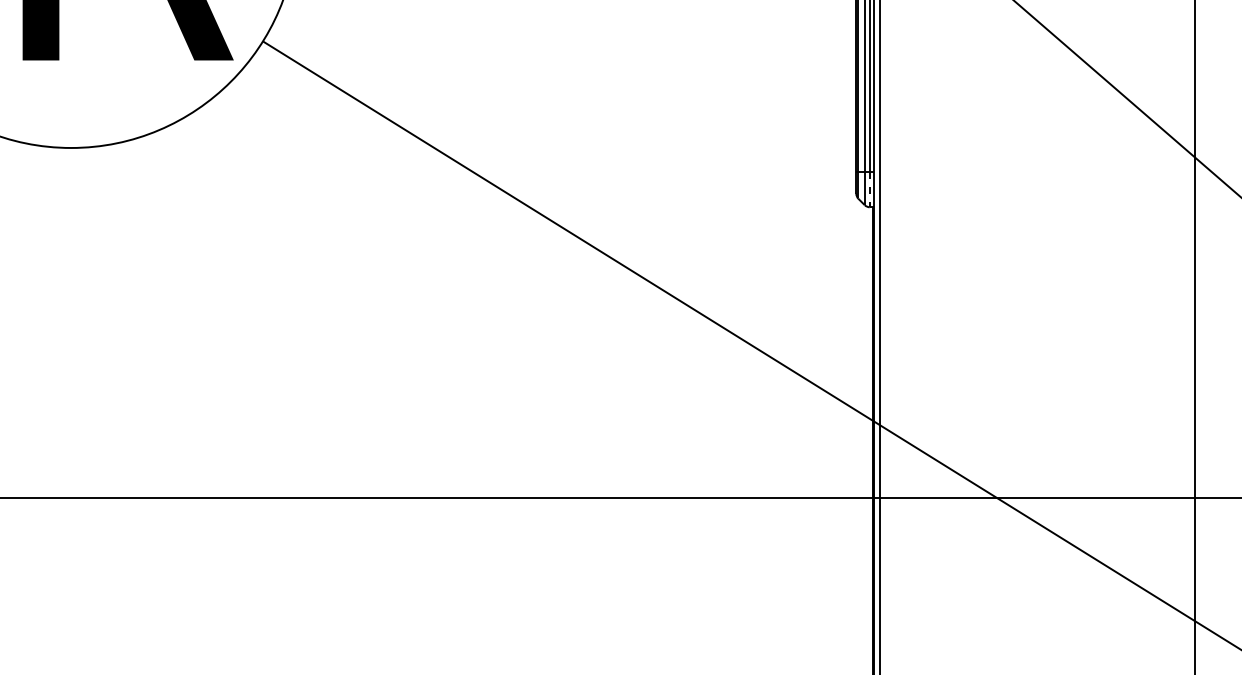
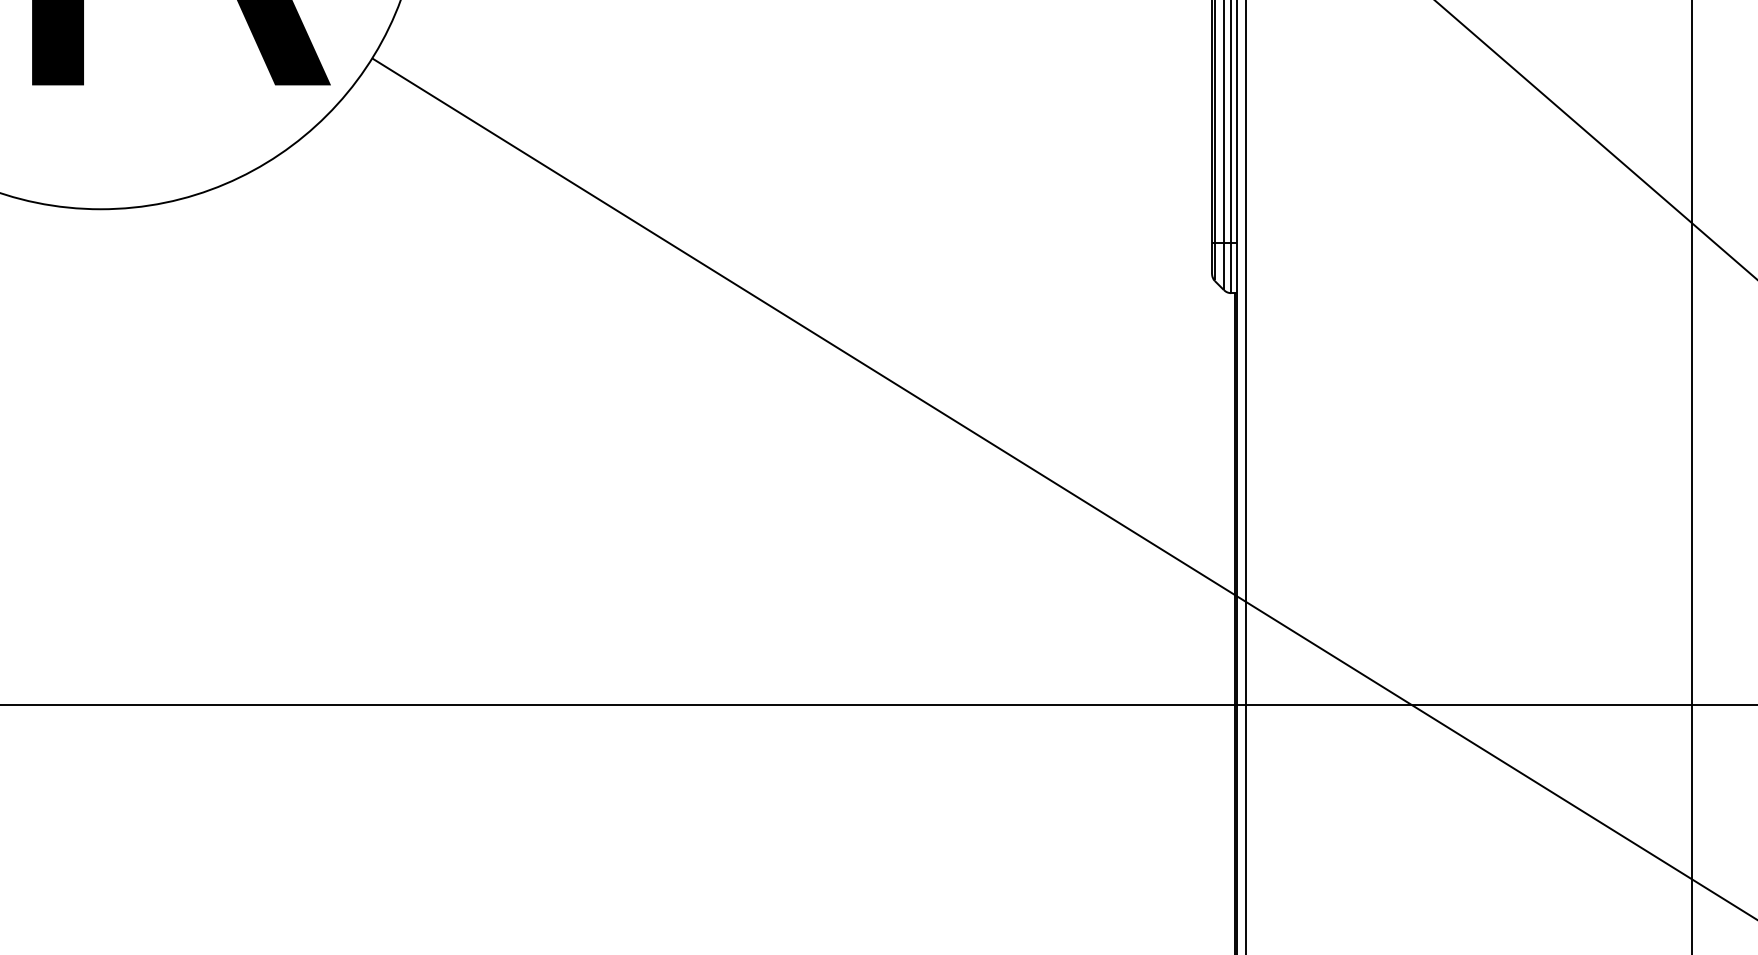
line: (870, 189) -> (1231, 267), dashed -> solid

